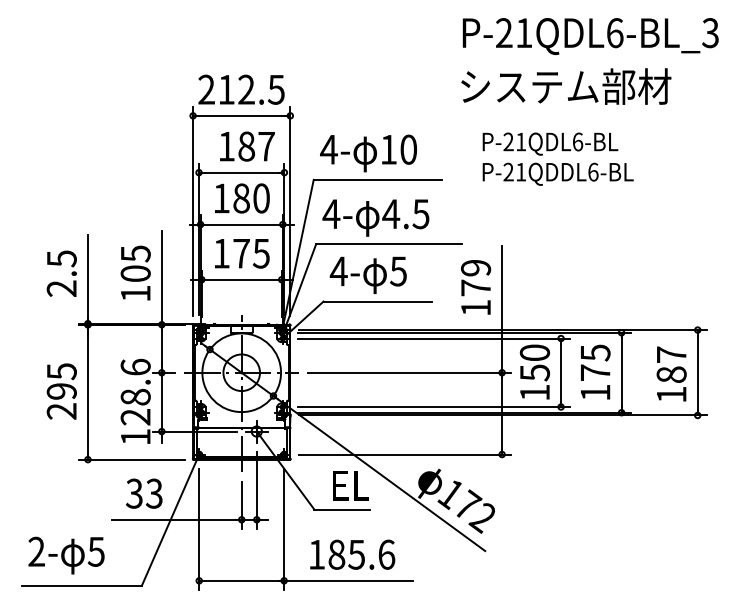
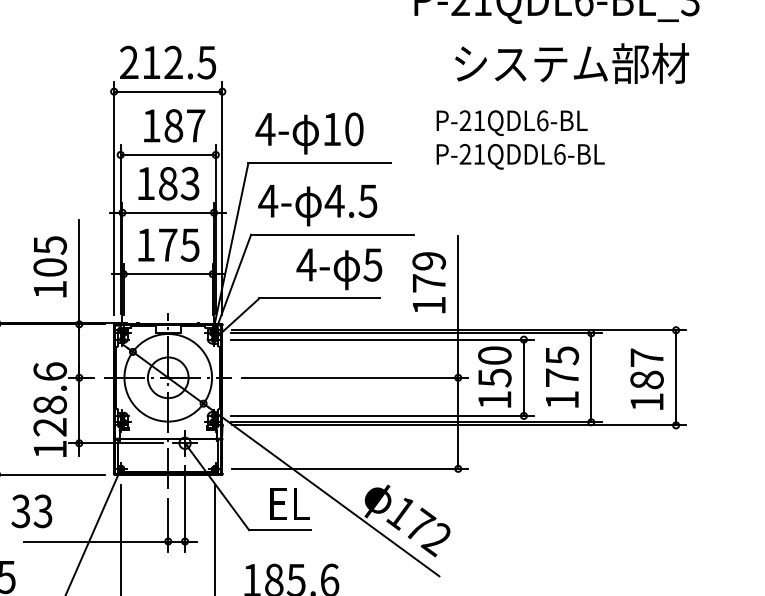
text: (566, 86) -> (572, 63), moved
text: (261, 198) -> (190, 183), 180 -> 183
text: (367, 274) -> (338, 268), moved
text: (144, 493) -> (32, 511), moved

